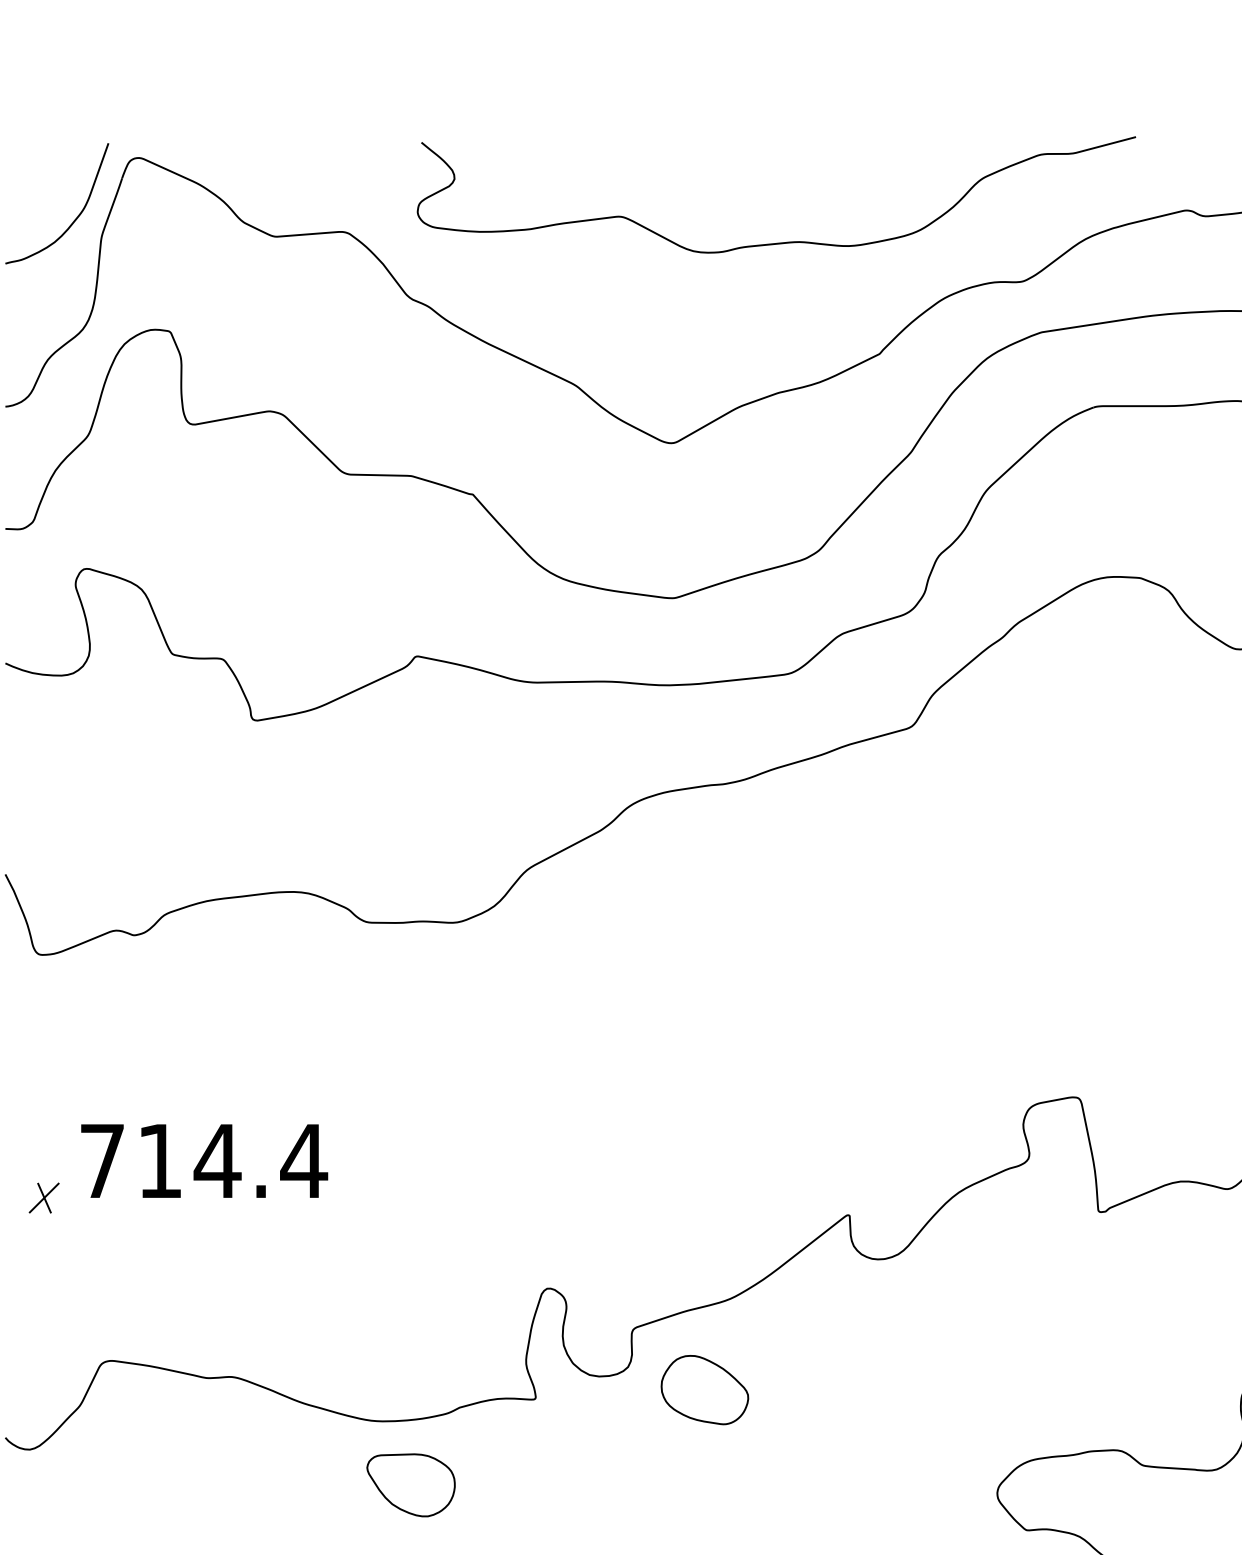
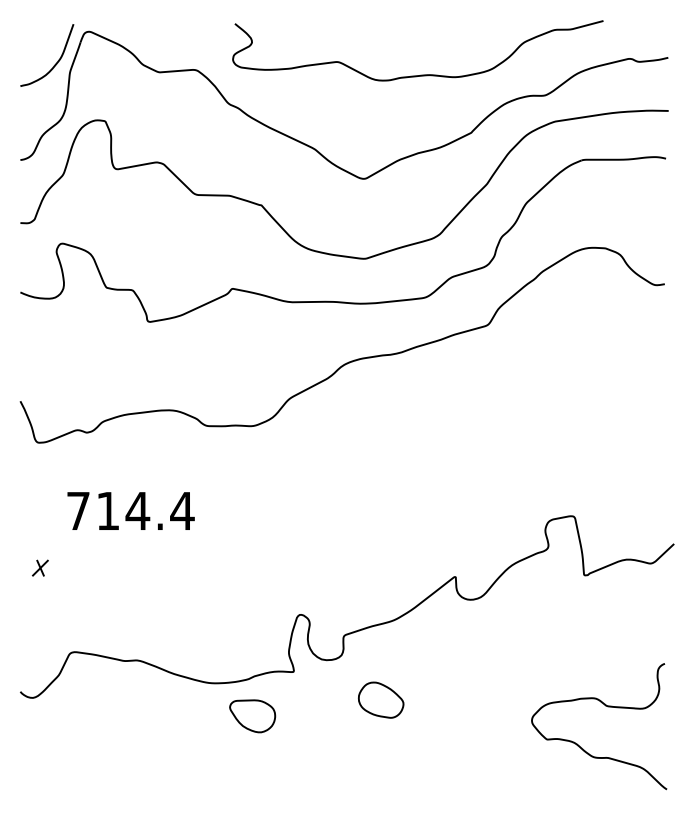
text: (203, 1159) -> (130, 510), moved
part: (705, 1388) -> (381, 699), moved
part: (410, 1485) -> (252, 716), moved

